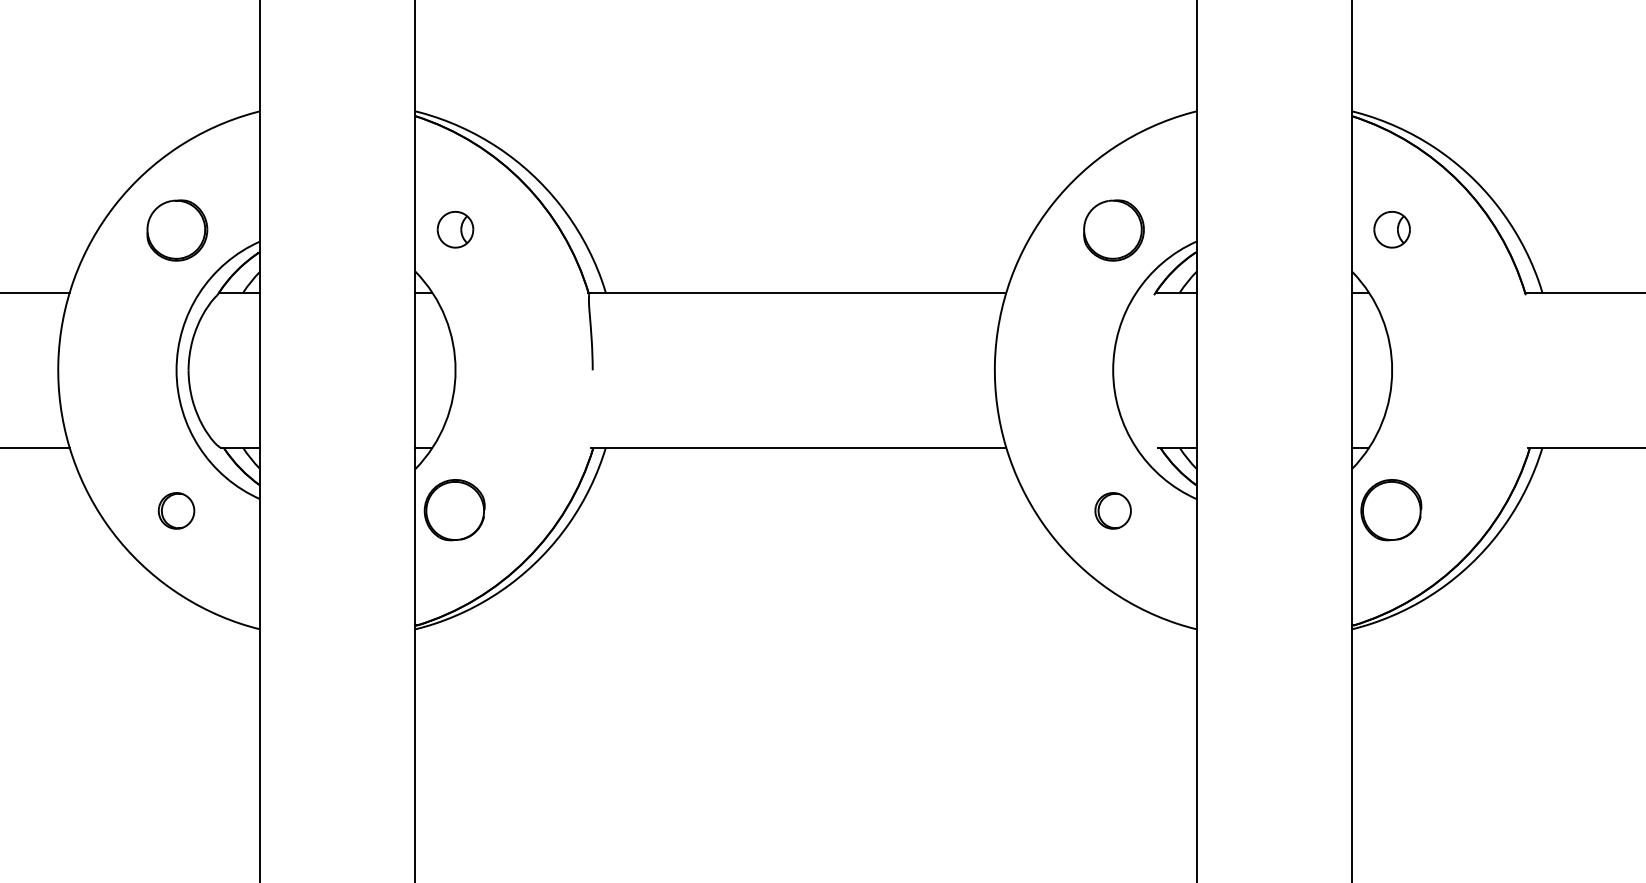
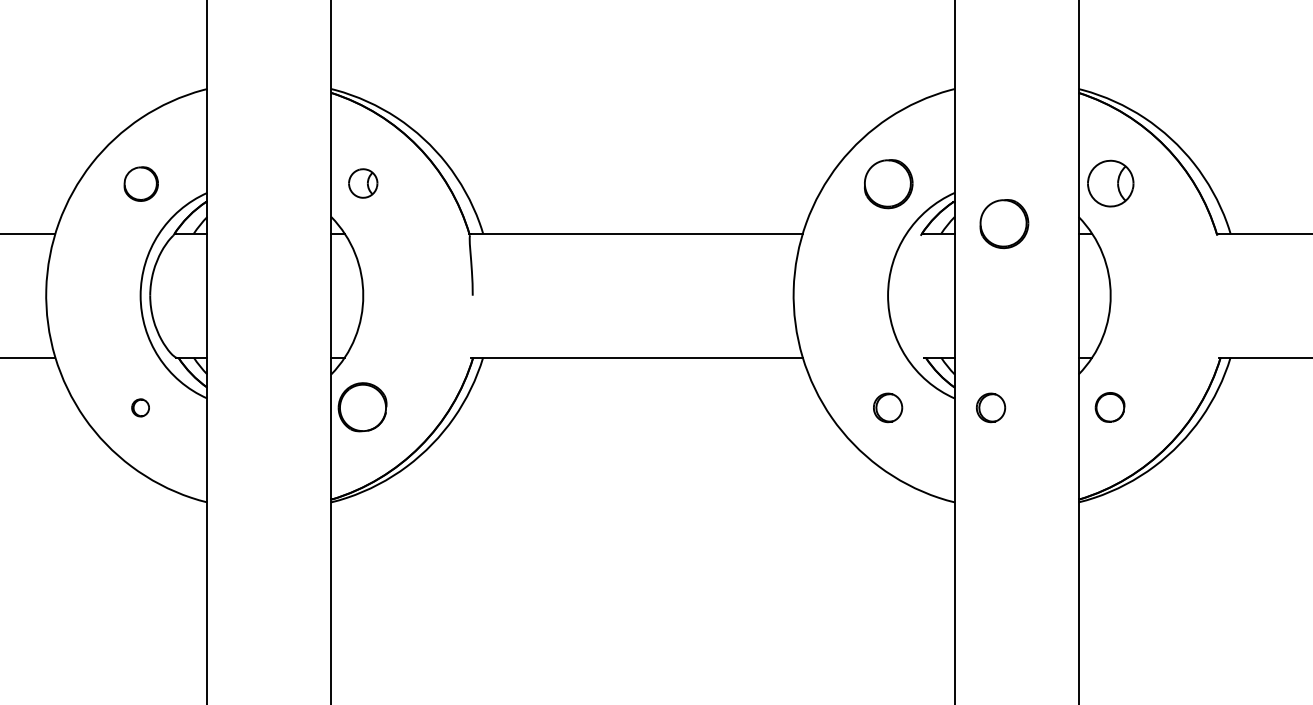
part: (1391, 229) -> (1110, 183), size x1.6
part: (177, 230) -> (141, 184), size x0.7
part: (1258, 280) -> (1004, 224), added
part: (176, 510) -> (140, 407), size x0.6
part: (1241, 510) -> (990, 407), added
part: (1391, 510) -> (1110, 407), size x0.6

